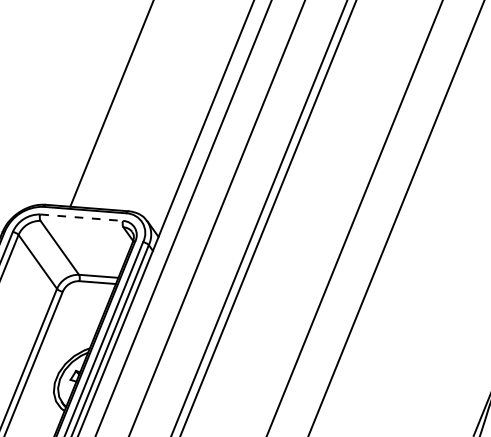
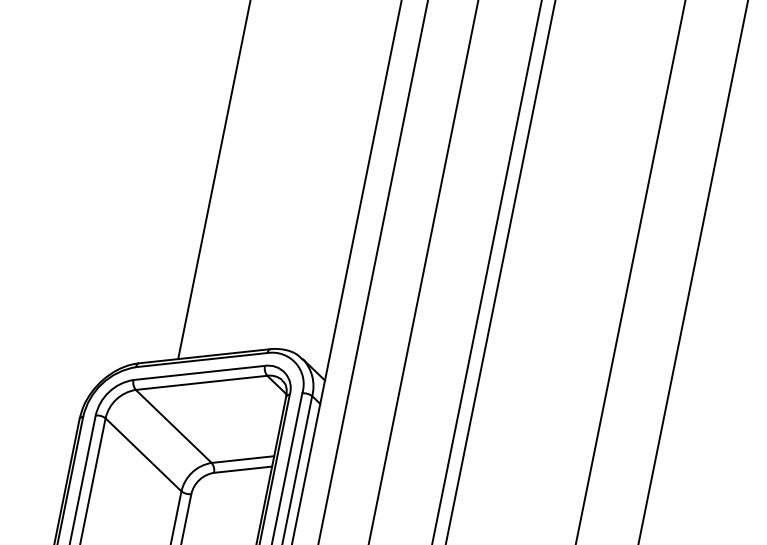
line: (81, 217) -> (198, 372), dashed -> solid
line: (81, 223) -> (200, 382), added

